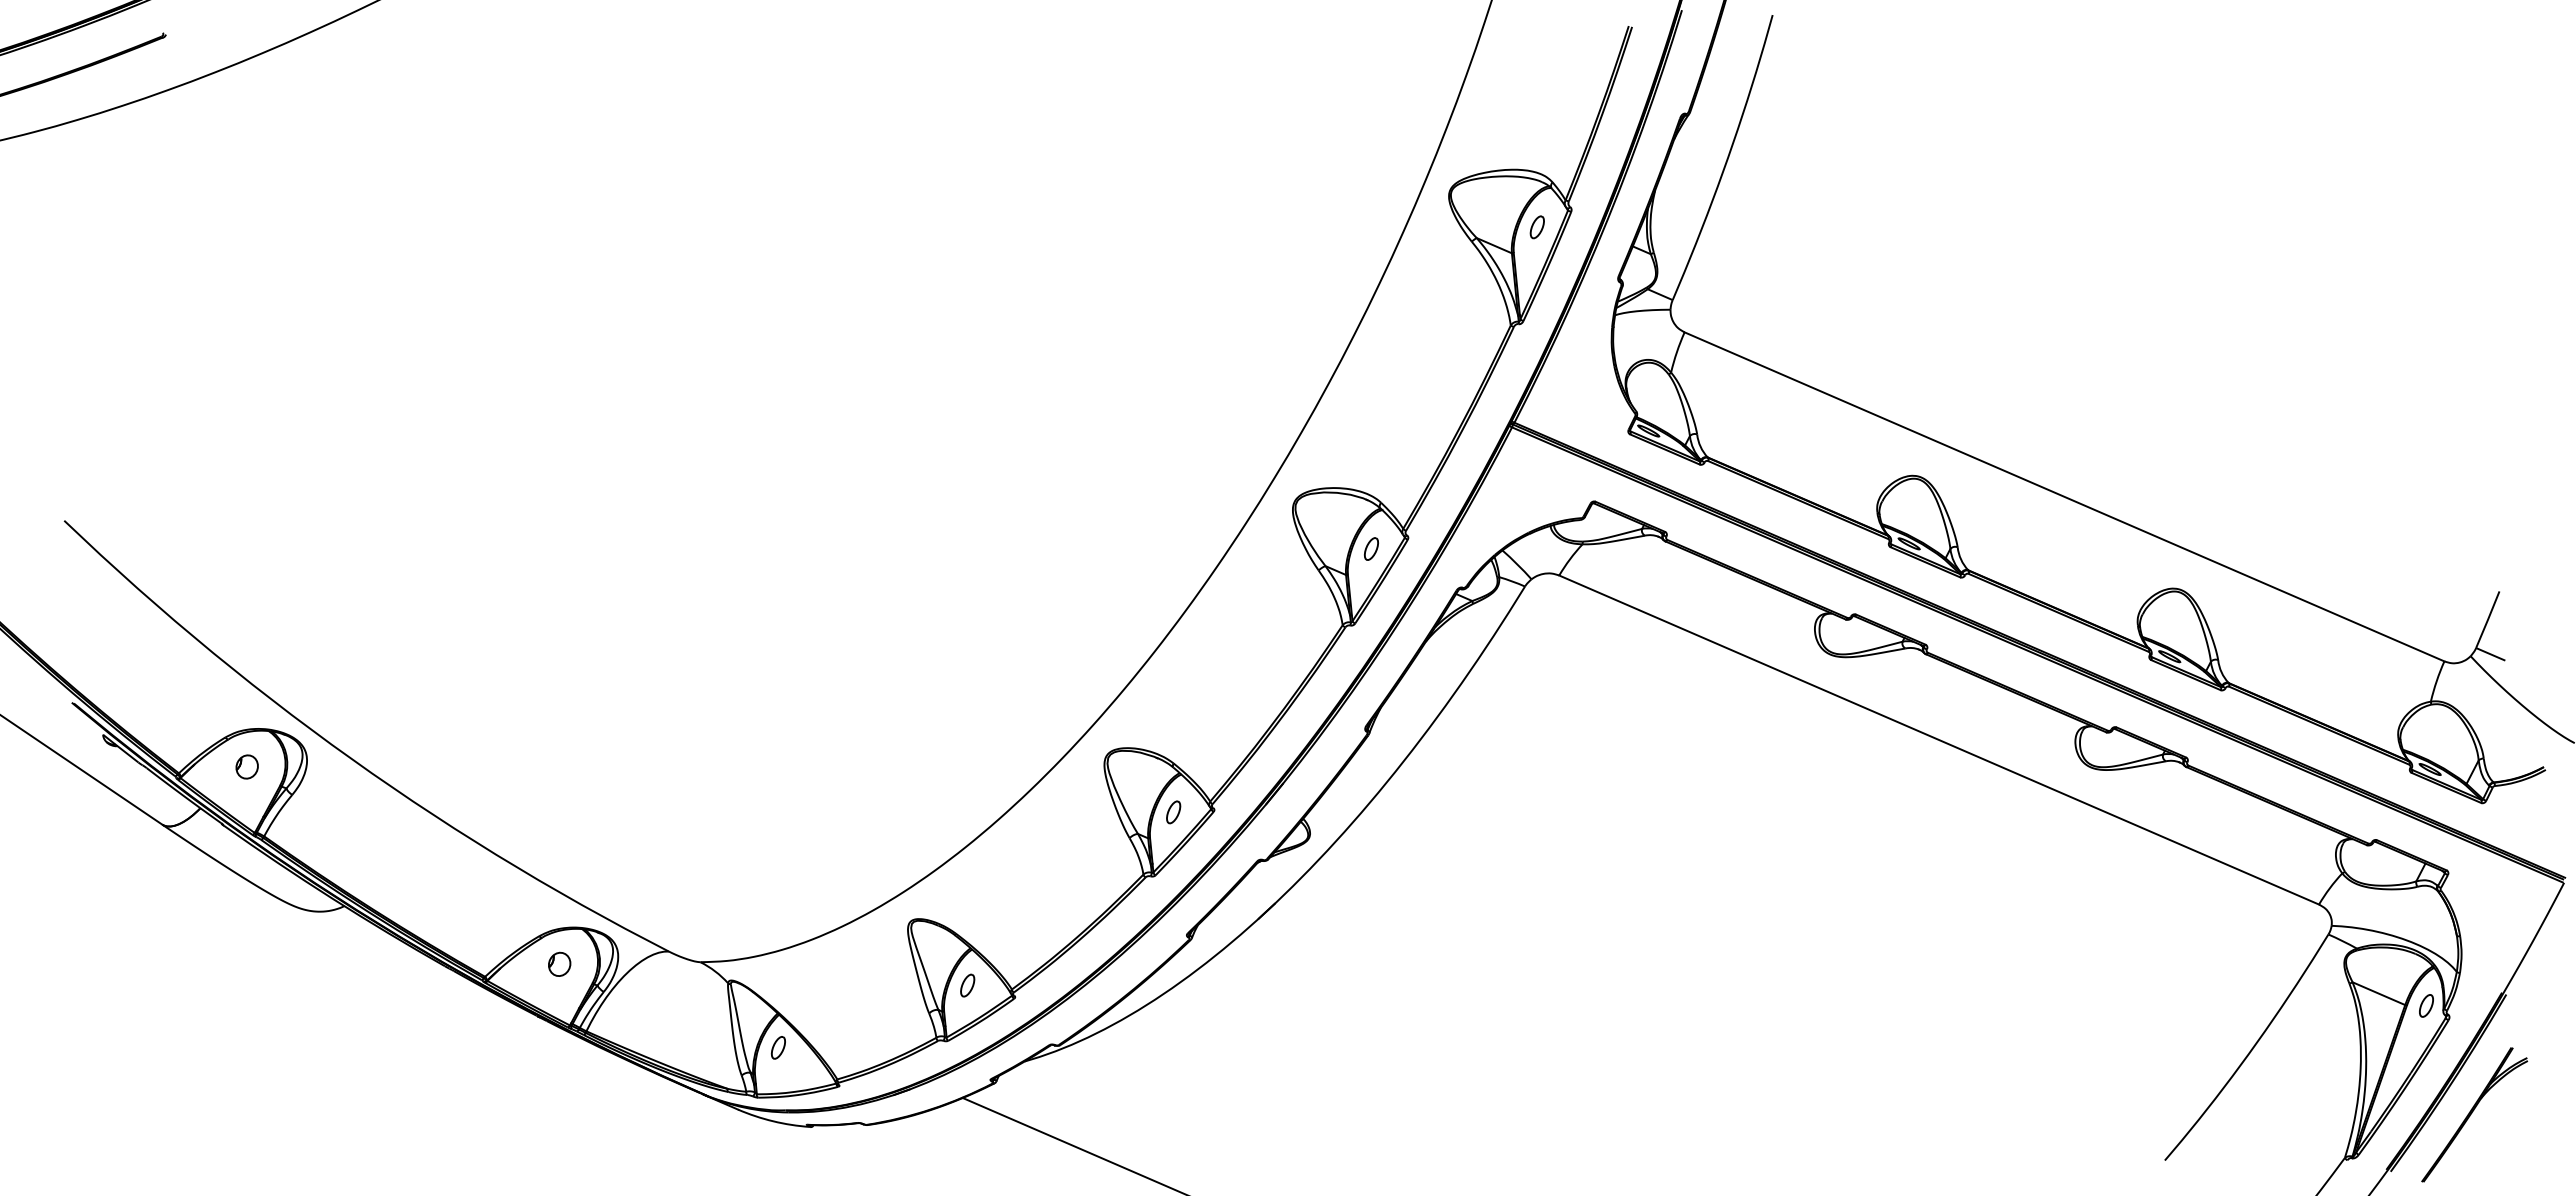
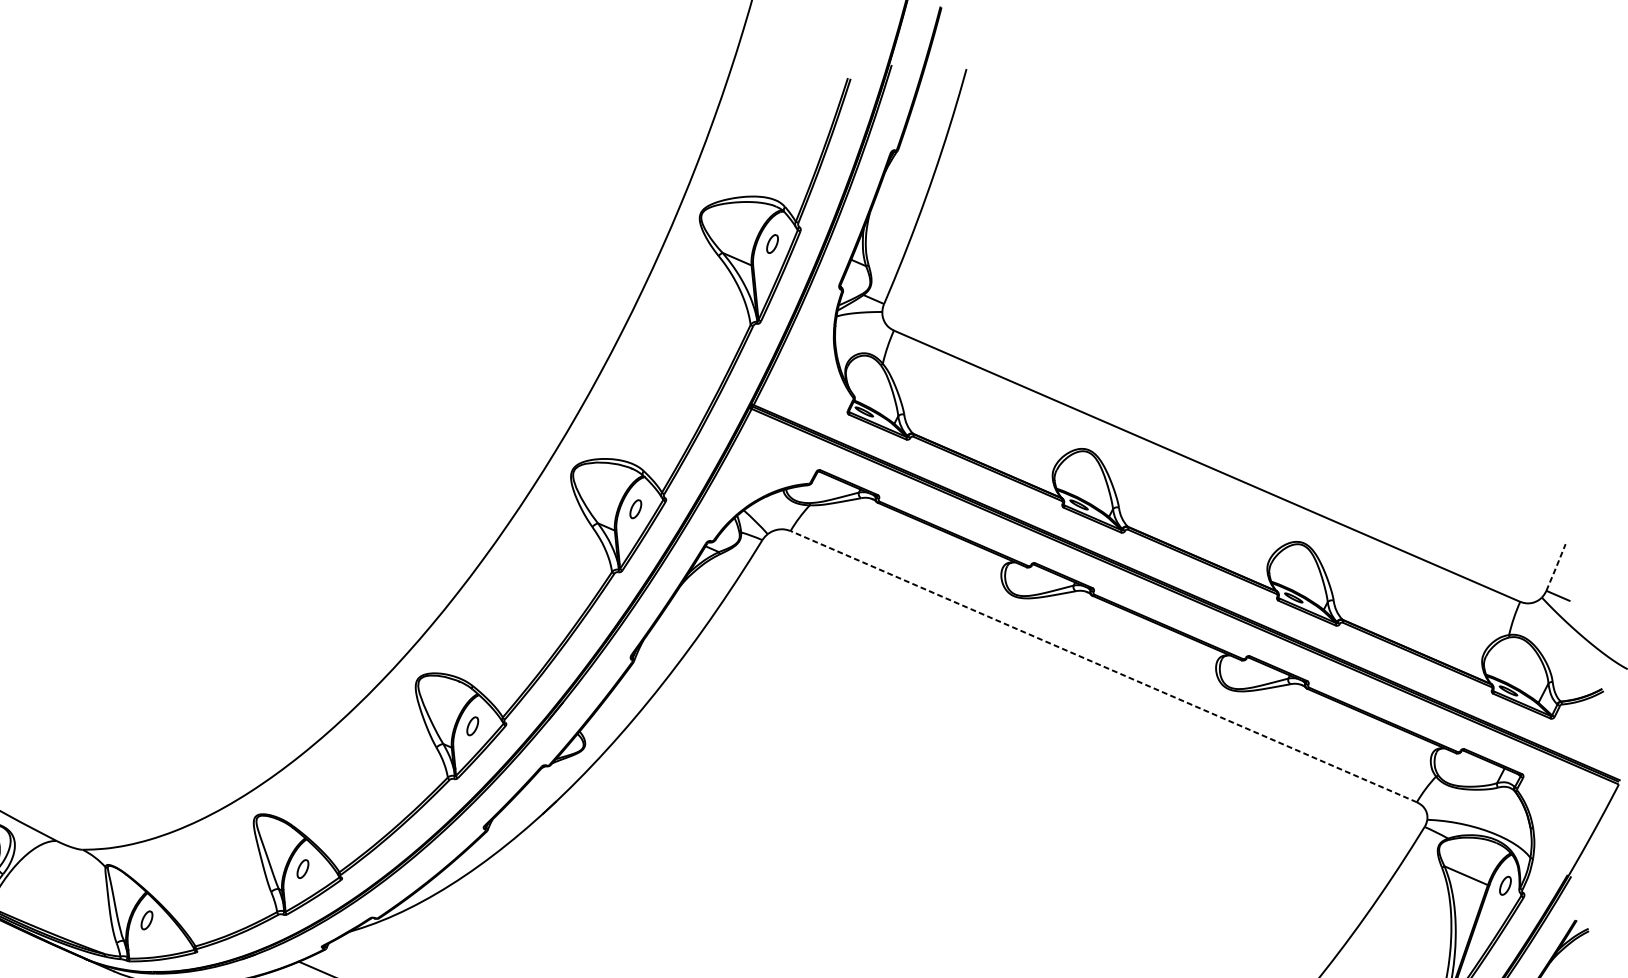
line: (2488, 619) -> (1556, 567), solid -> dashed
line: (1939, 740) -> (1104, 667), solid -> dashed

